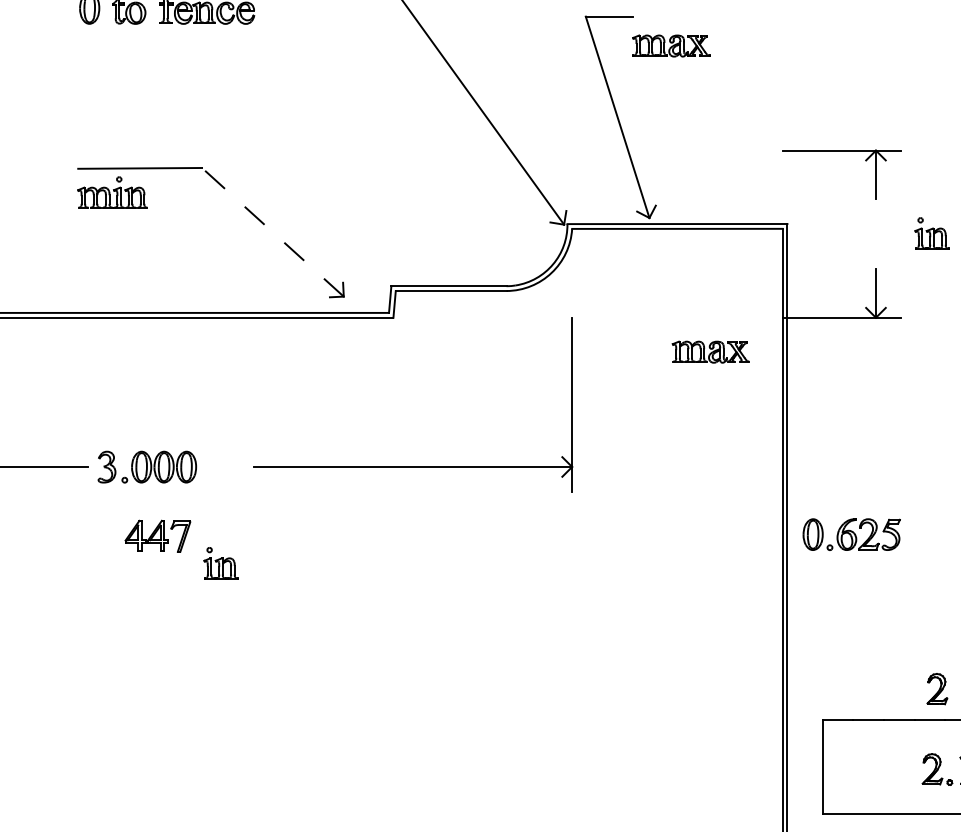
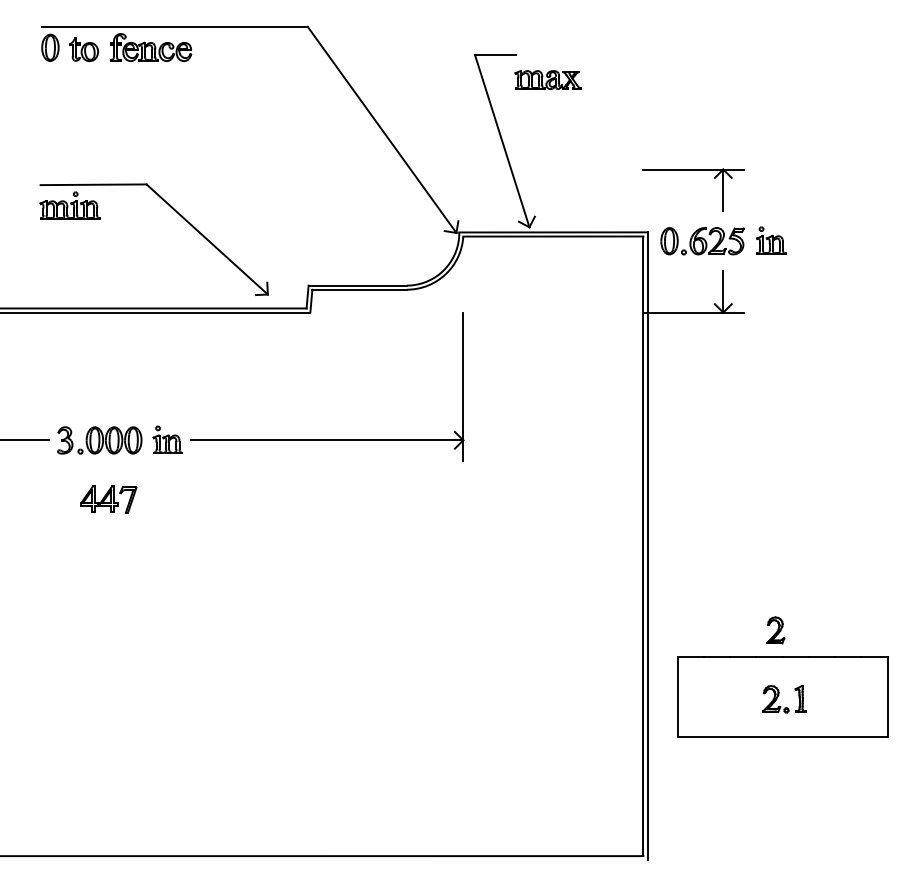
line: (273, 232) -> (207, 239), dashed -> solid
part: (710, 351) -> (581, 341), removed
part: (851, 534) -> (702, 241), moved
part: (220, 563) -> (167, 439), moved

